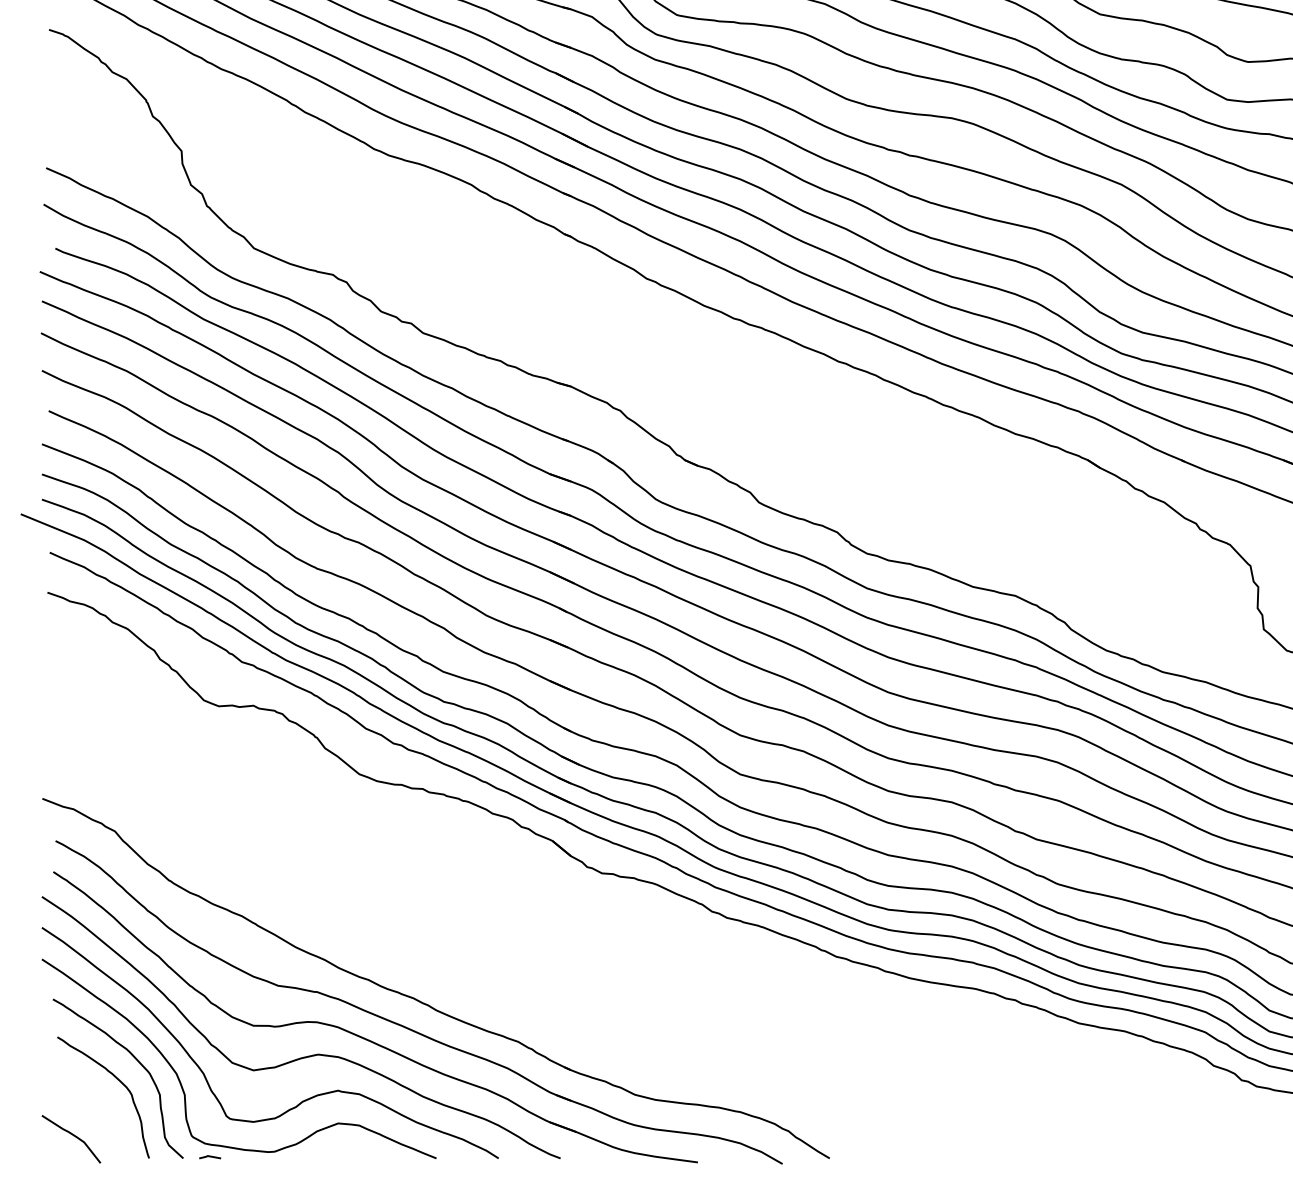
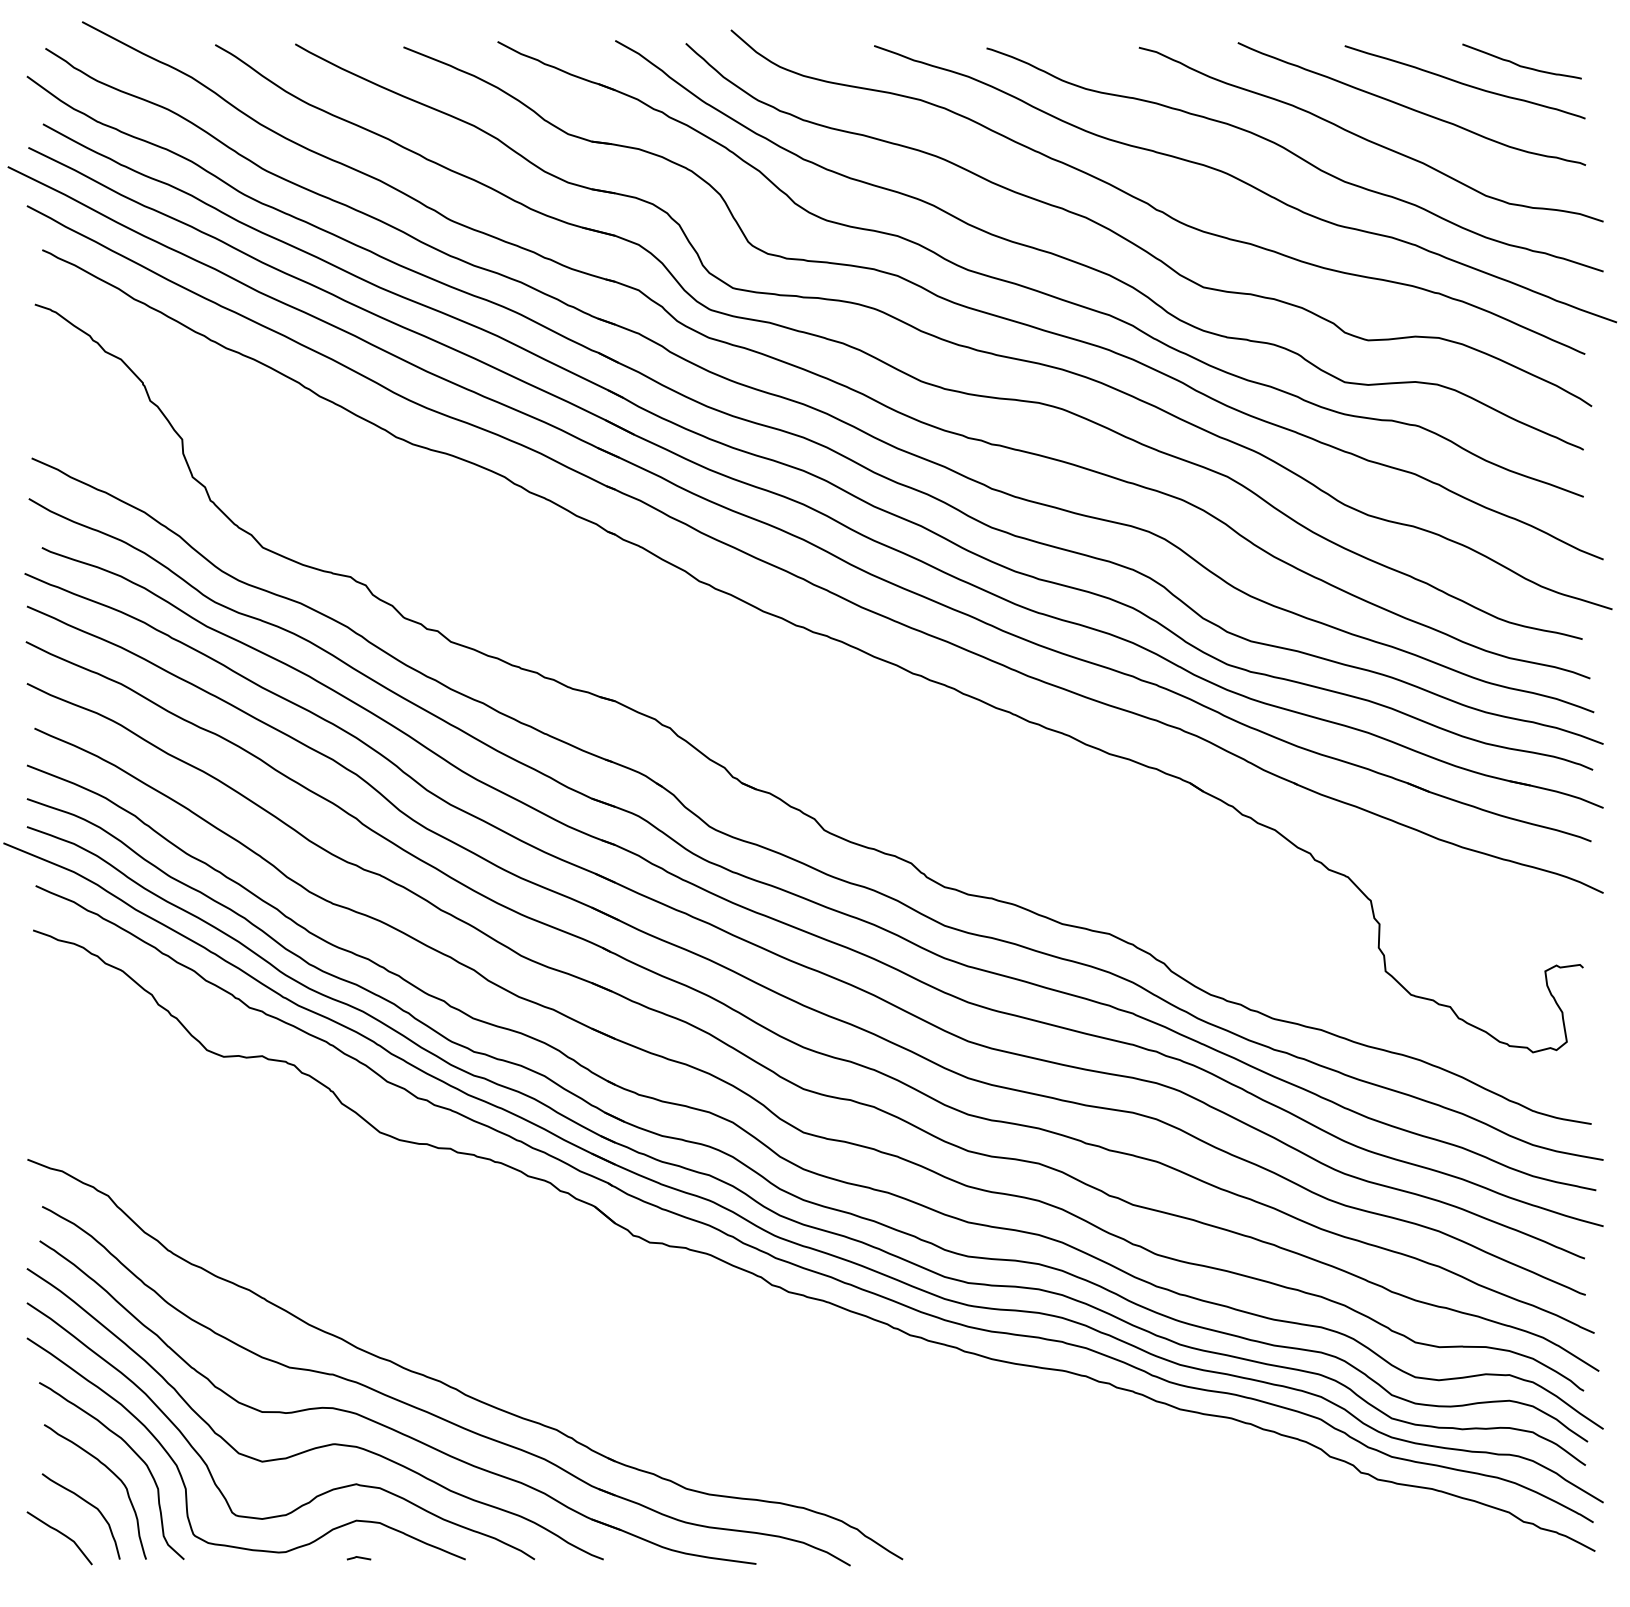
curve: (97, 1108) -> (88, 1504), added
line: (209, 1157) -> (358, 1558), moved

